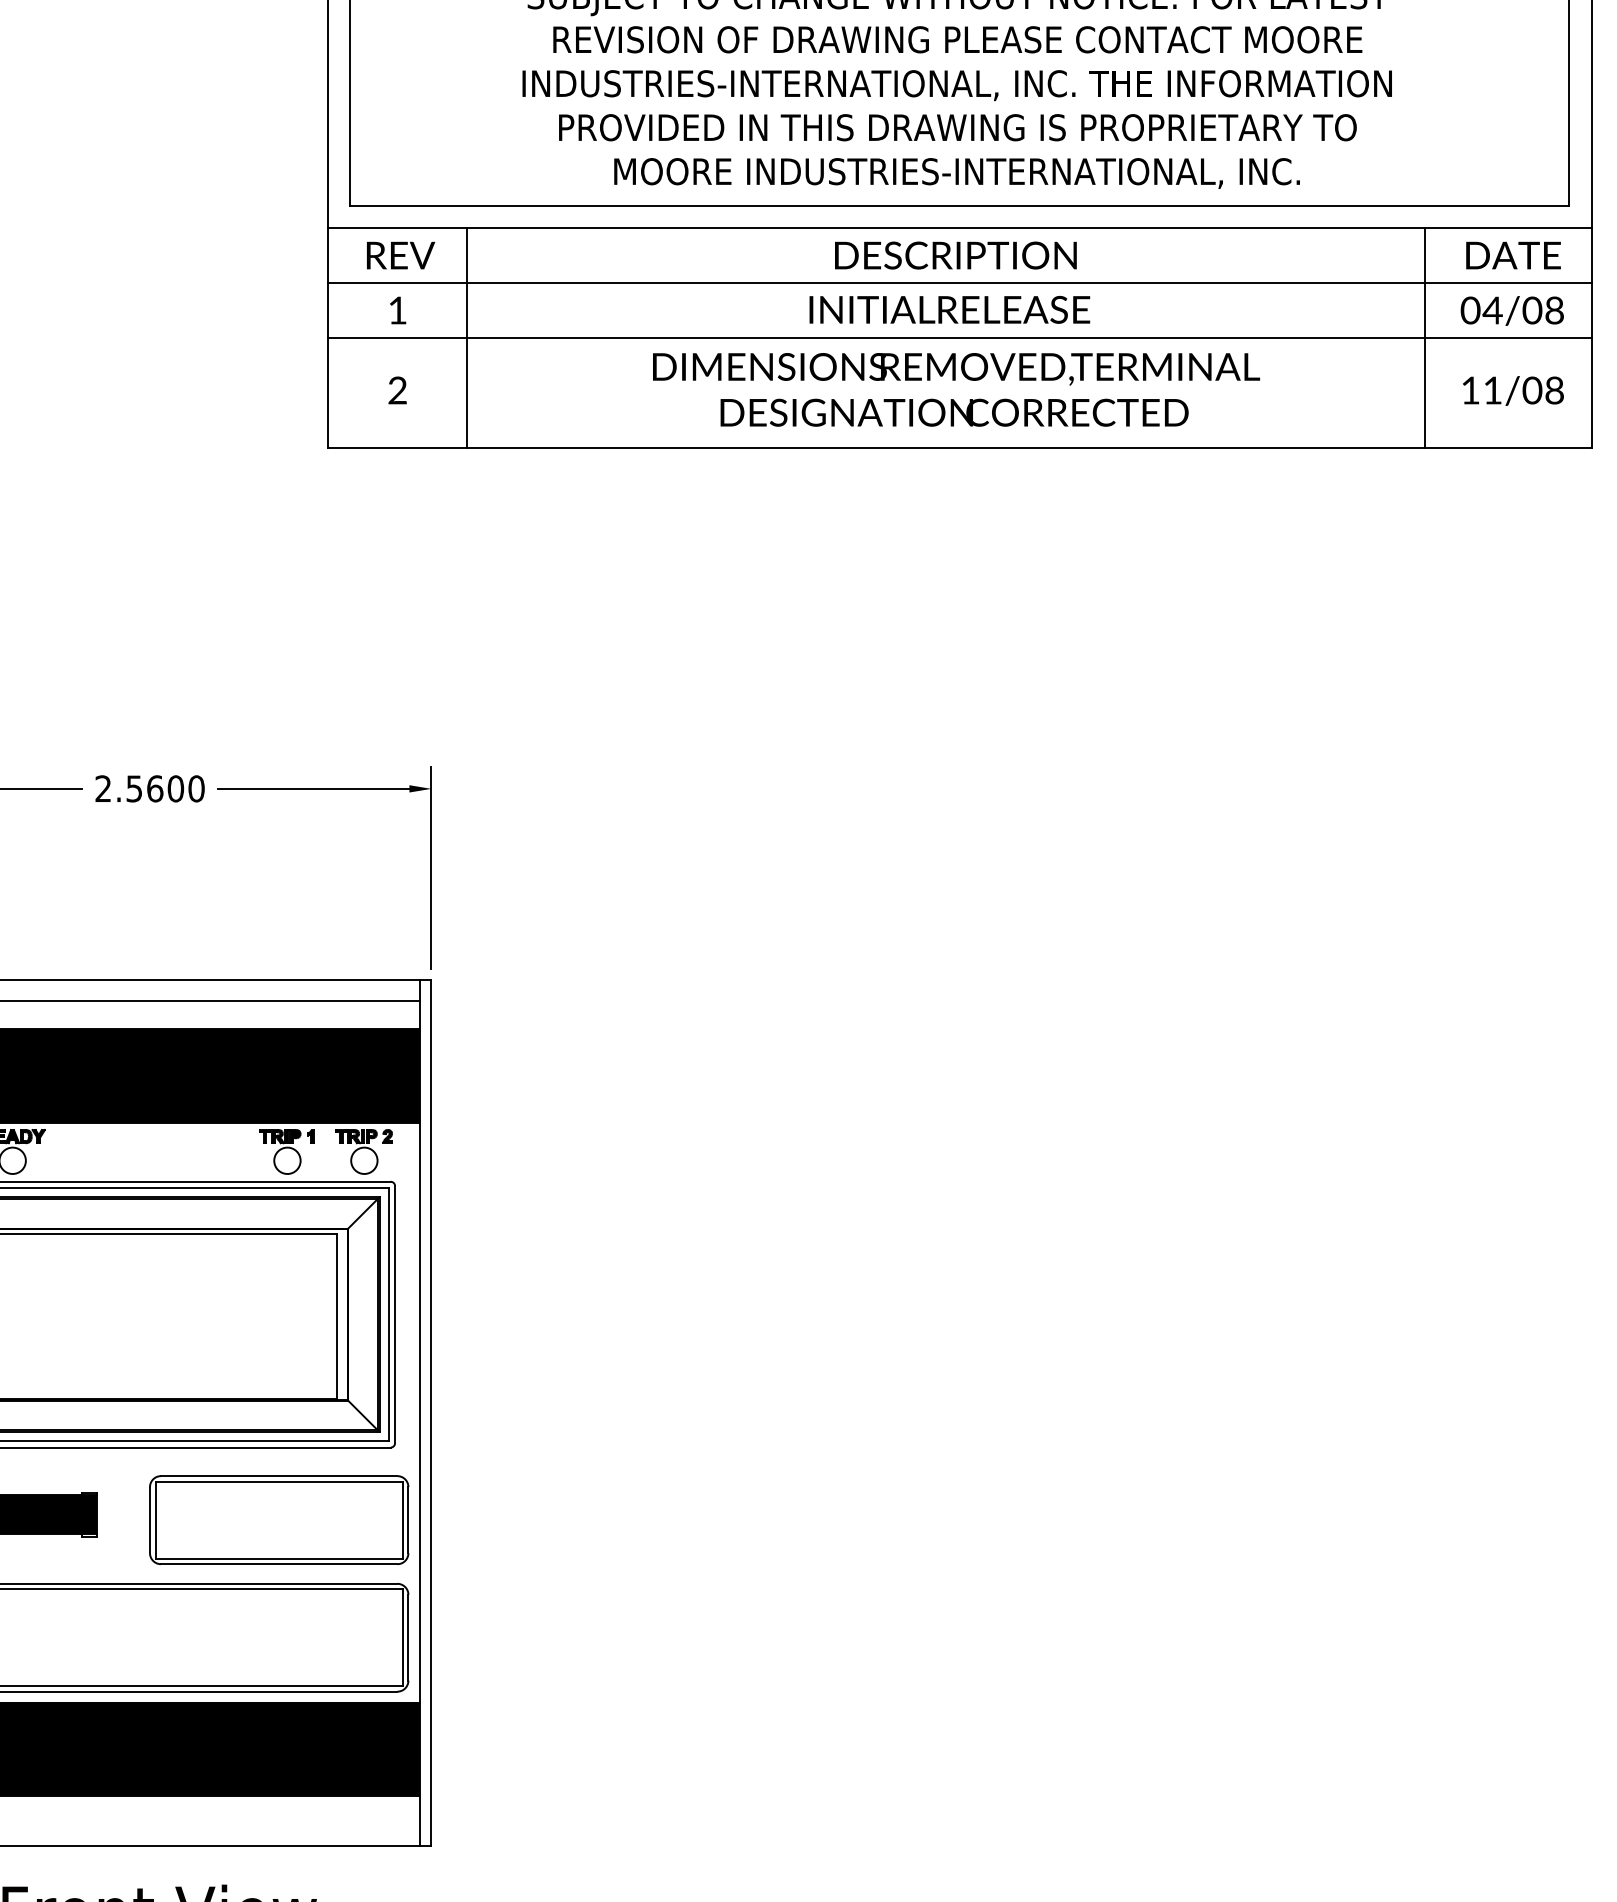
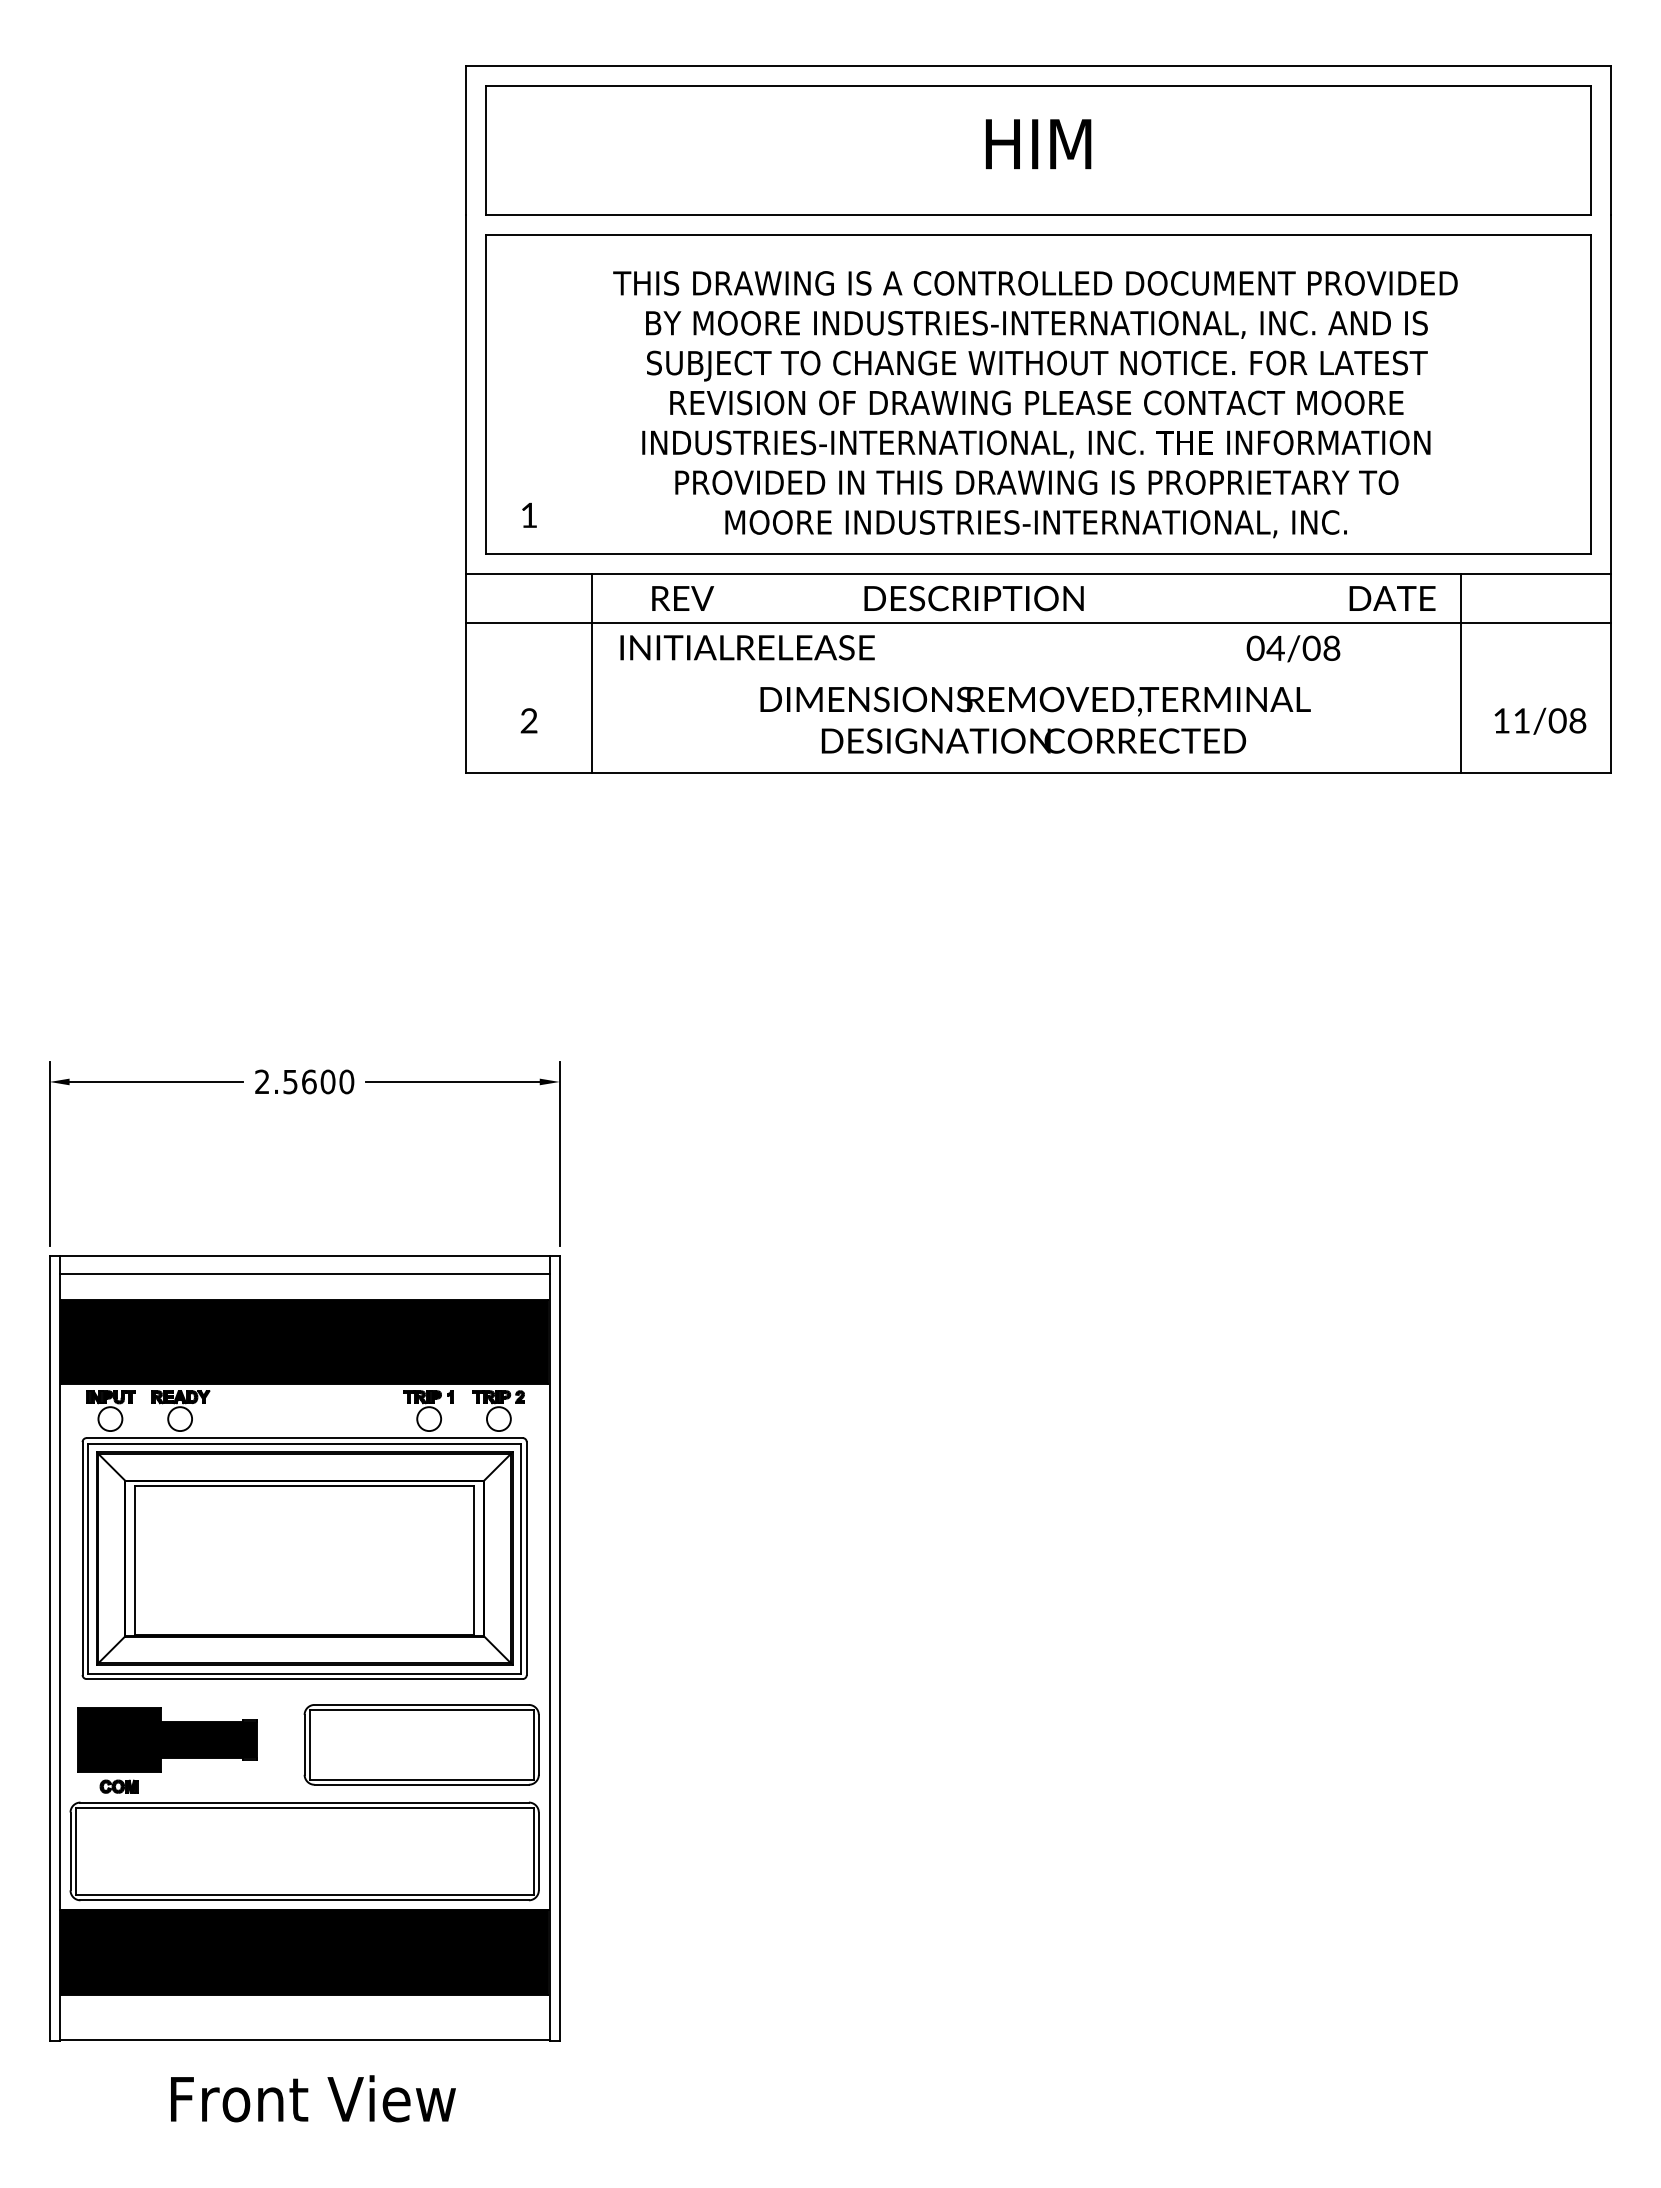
text: (401, 255) -> (683, 598), moved
text: (955, 255) -> (973, 598), moved
text: (1513, 255) -> (1392, 598), moved
text: (398, 309) -> (529, 514), moved
text: (949, 309) -> (747, 647), moved
text: (1512, 310) -> (1293, 648), moved
line: (959, 338) -> (1038, 673), removed

